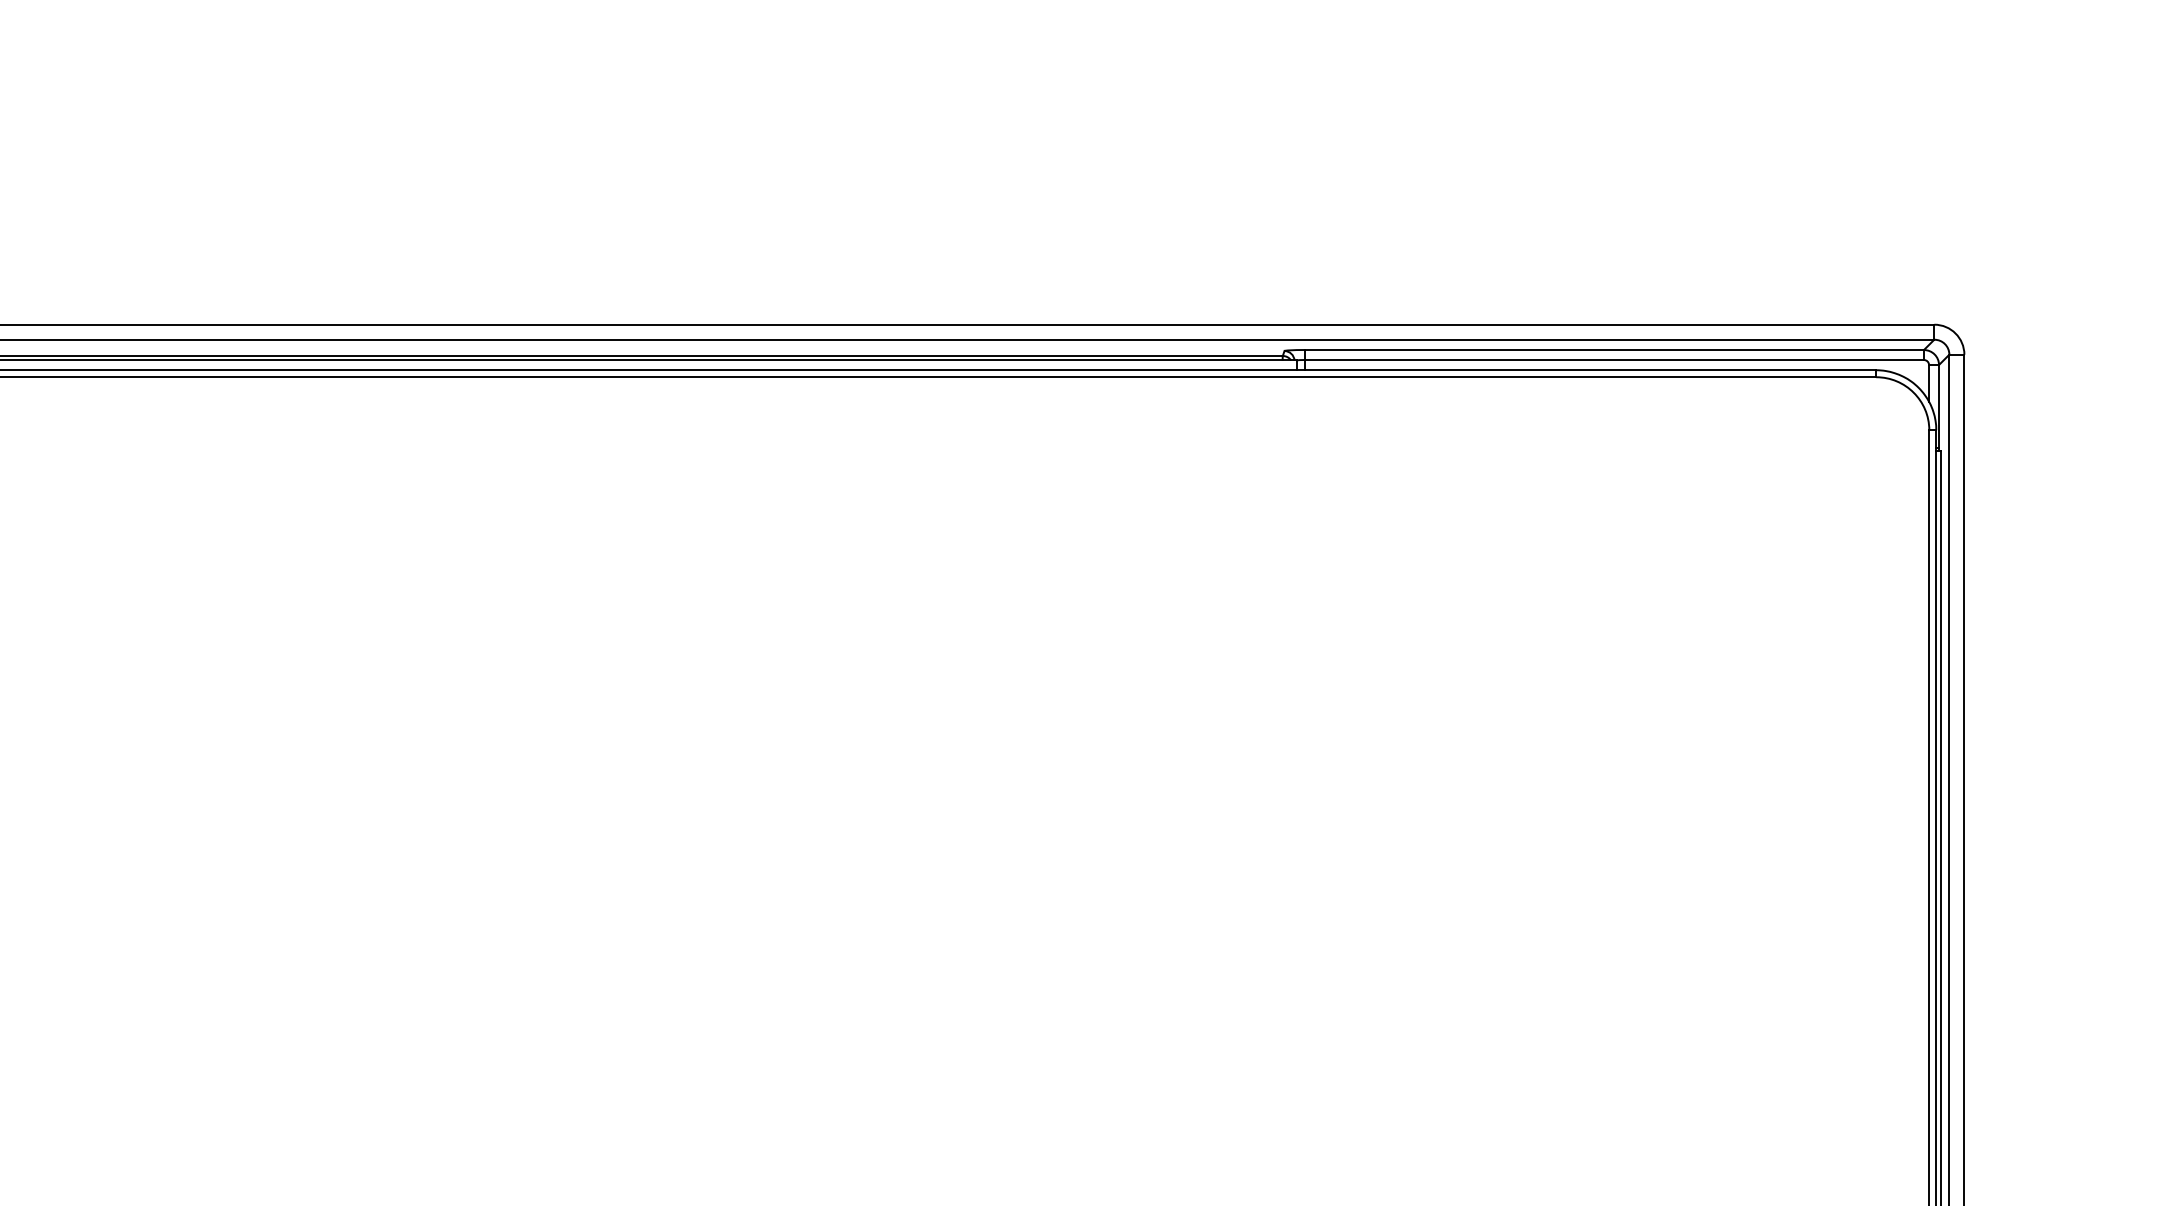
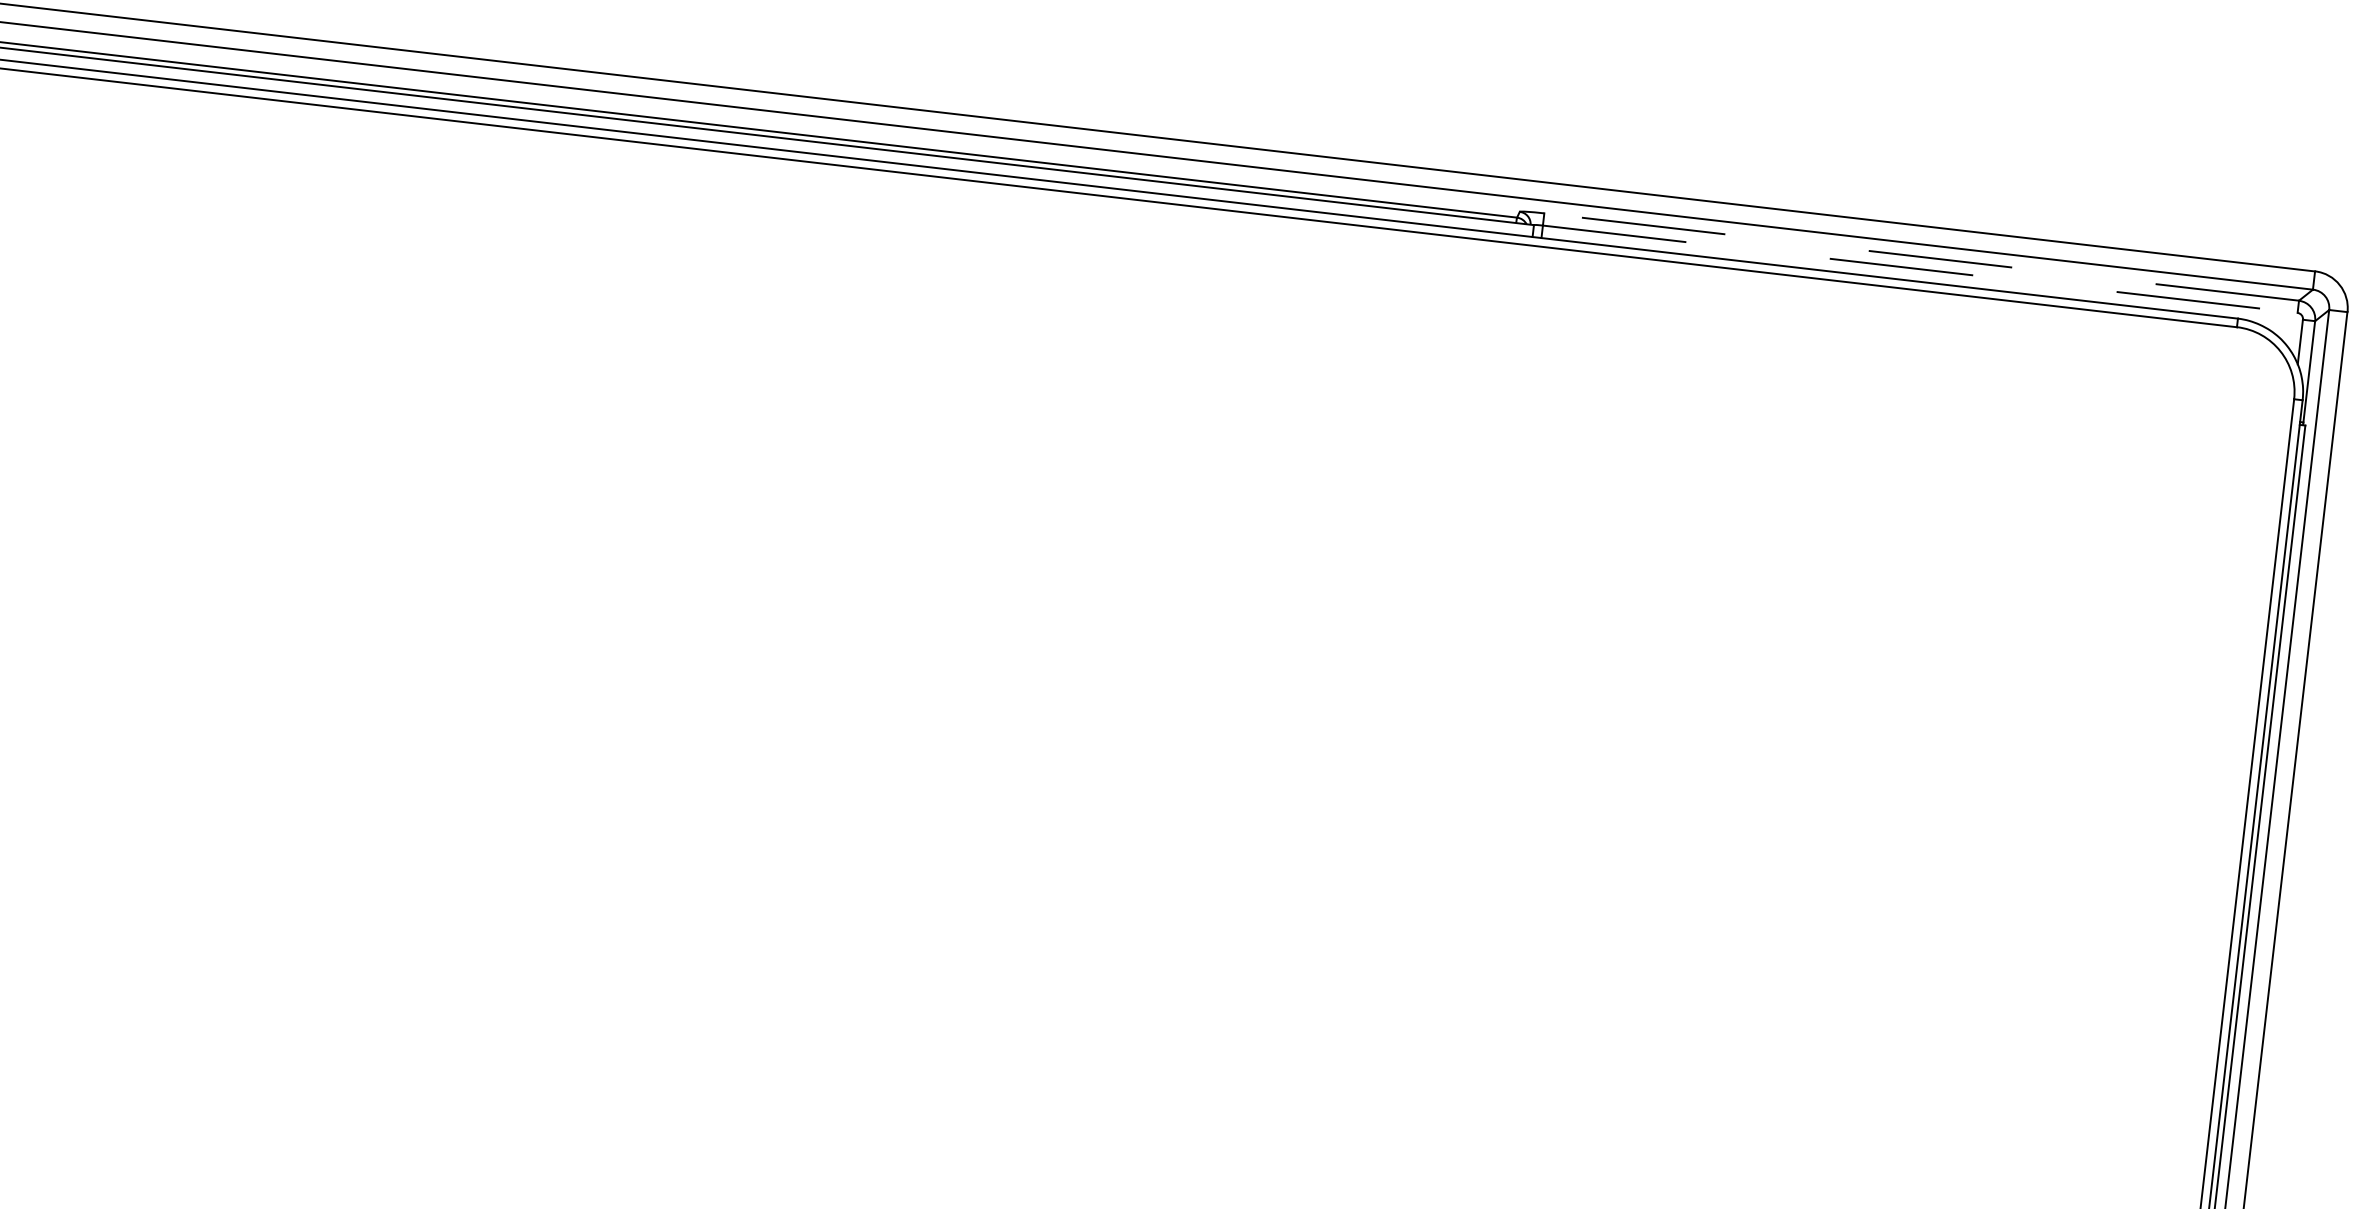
line: (1614, 349) -> (1922, 256), solid -> dashed
line: (1614, 359) -> (1920, 268), solid -> dashed

